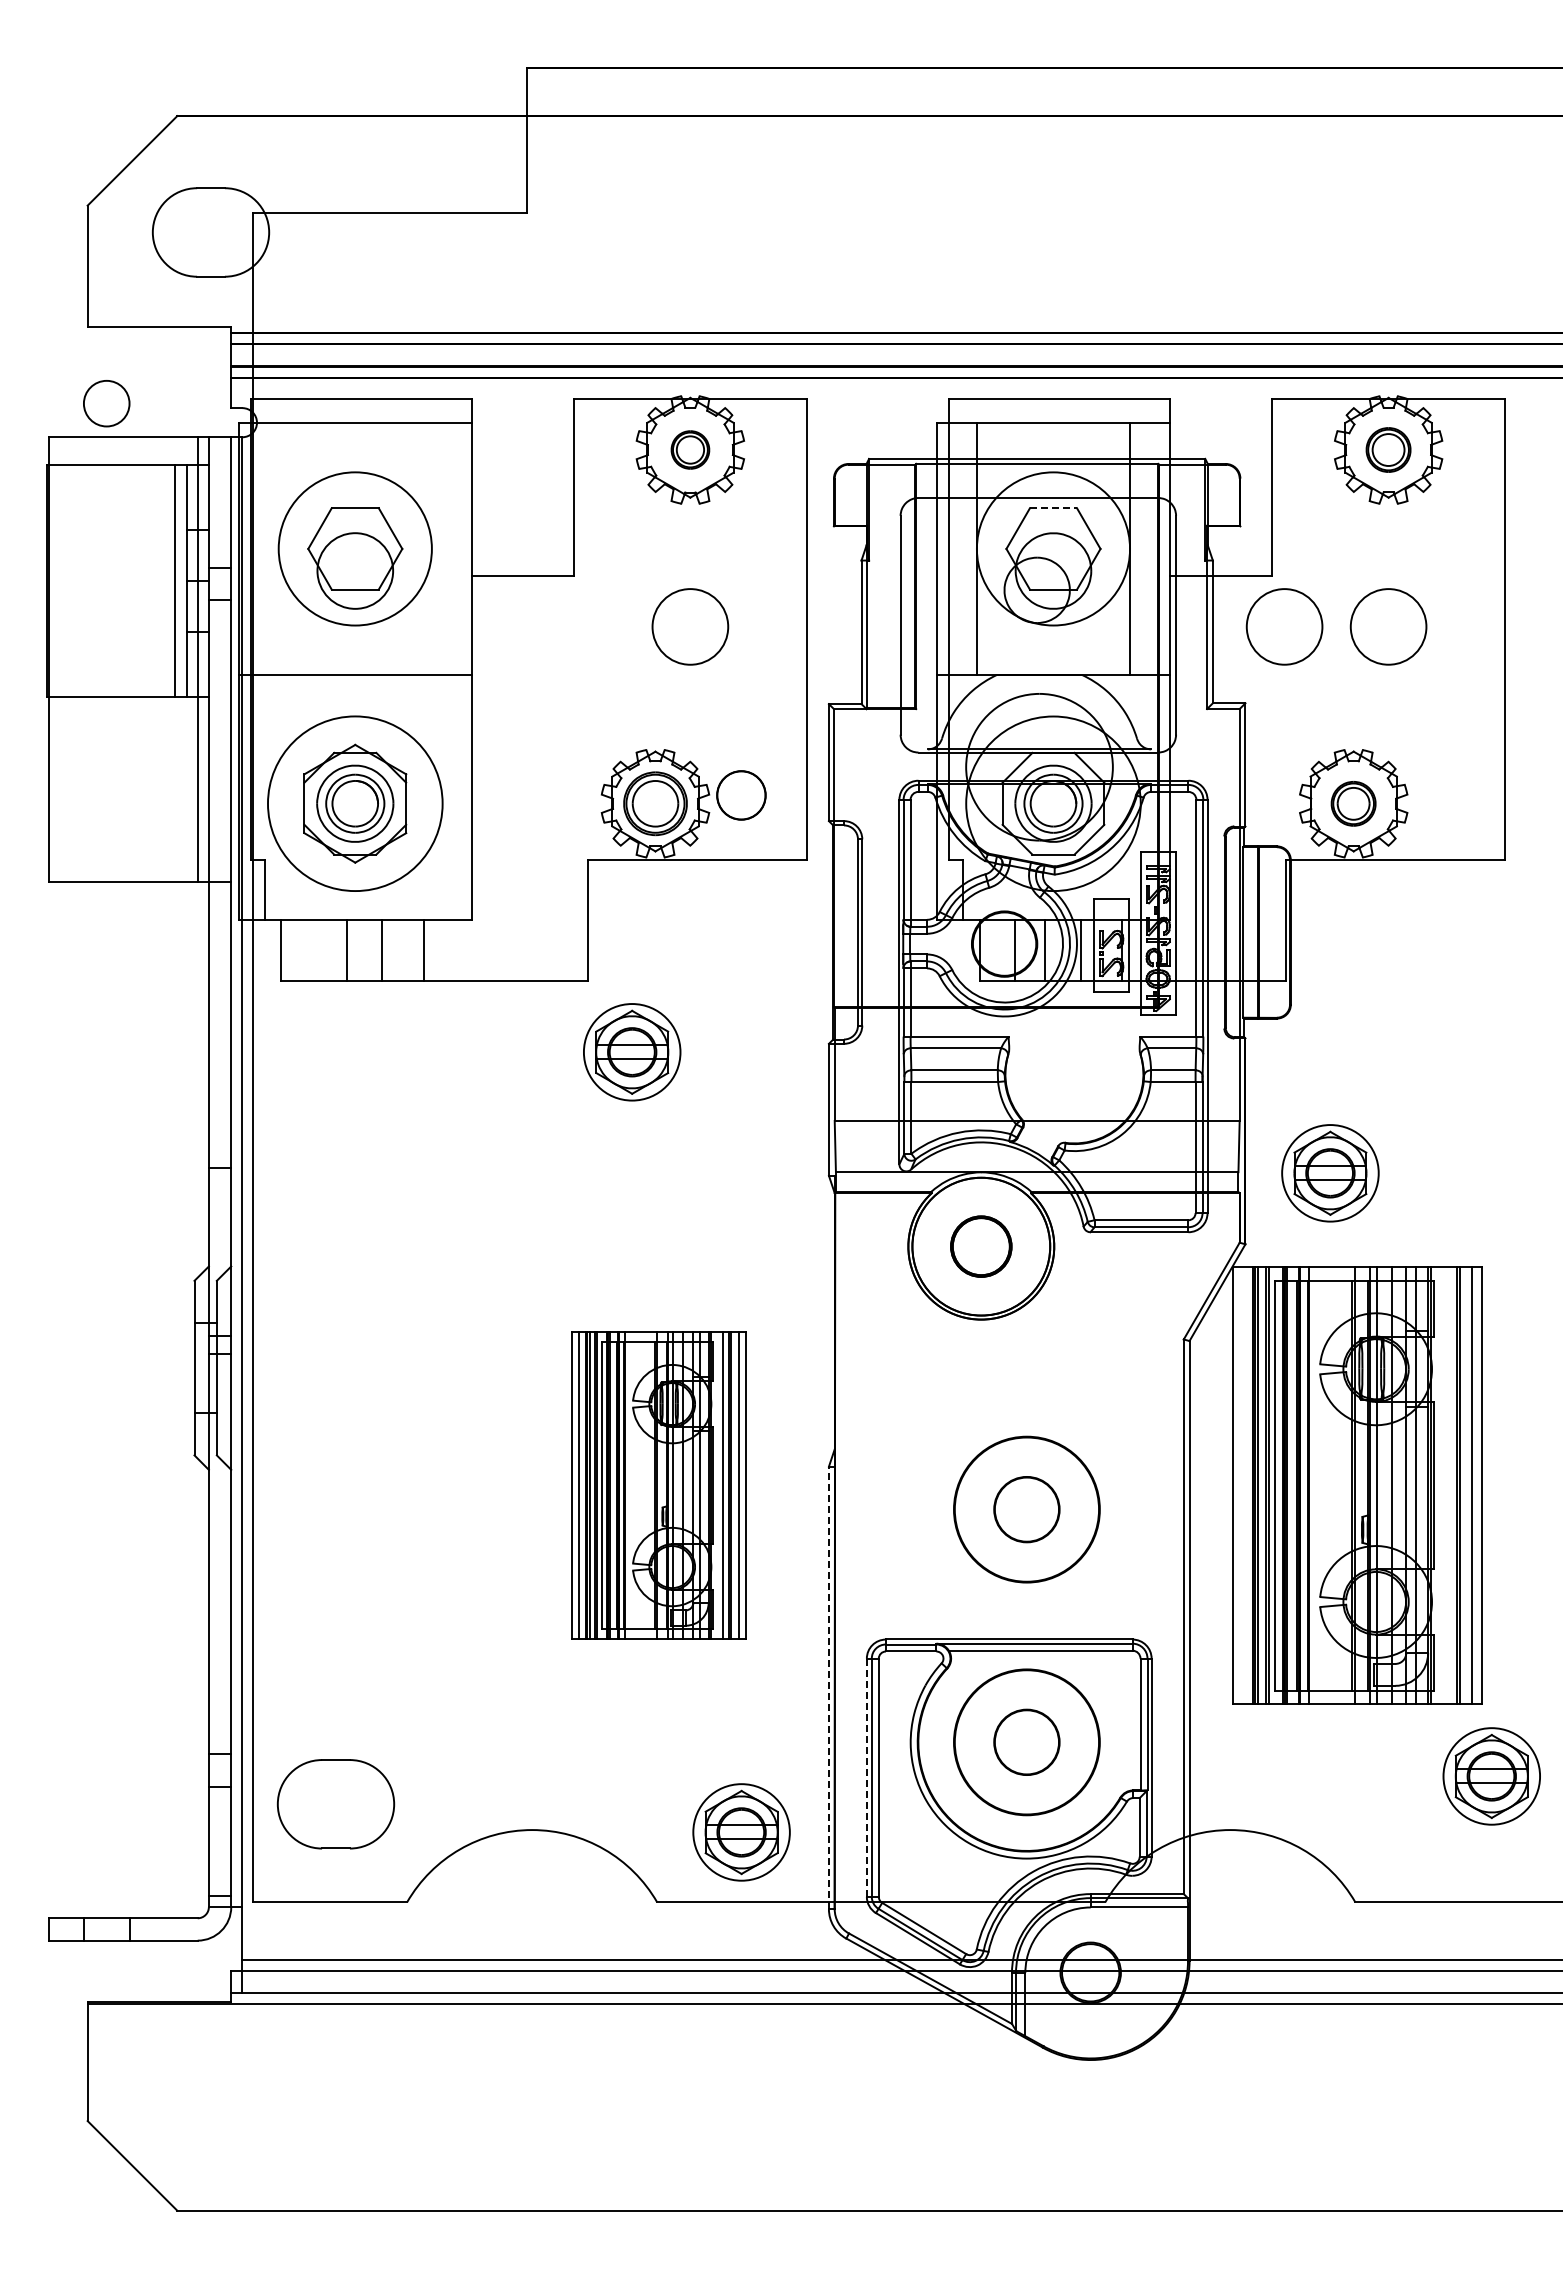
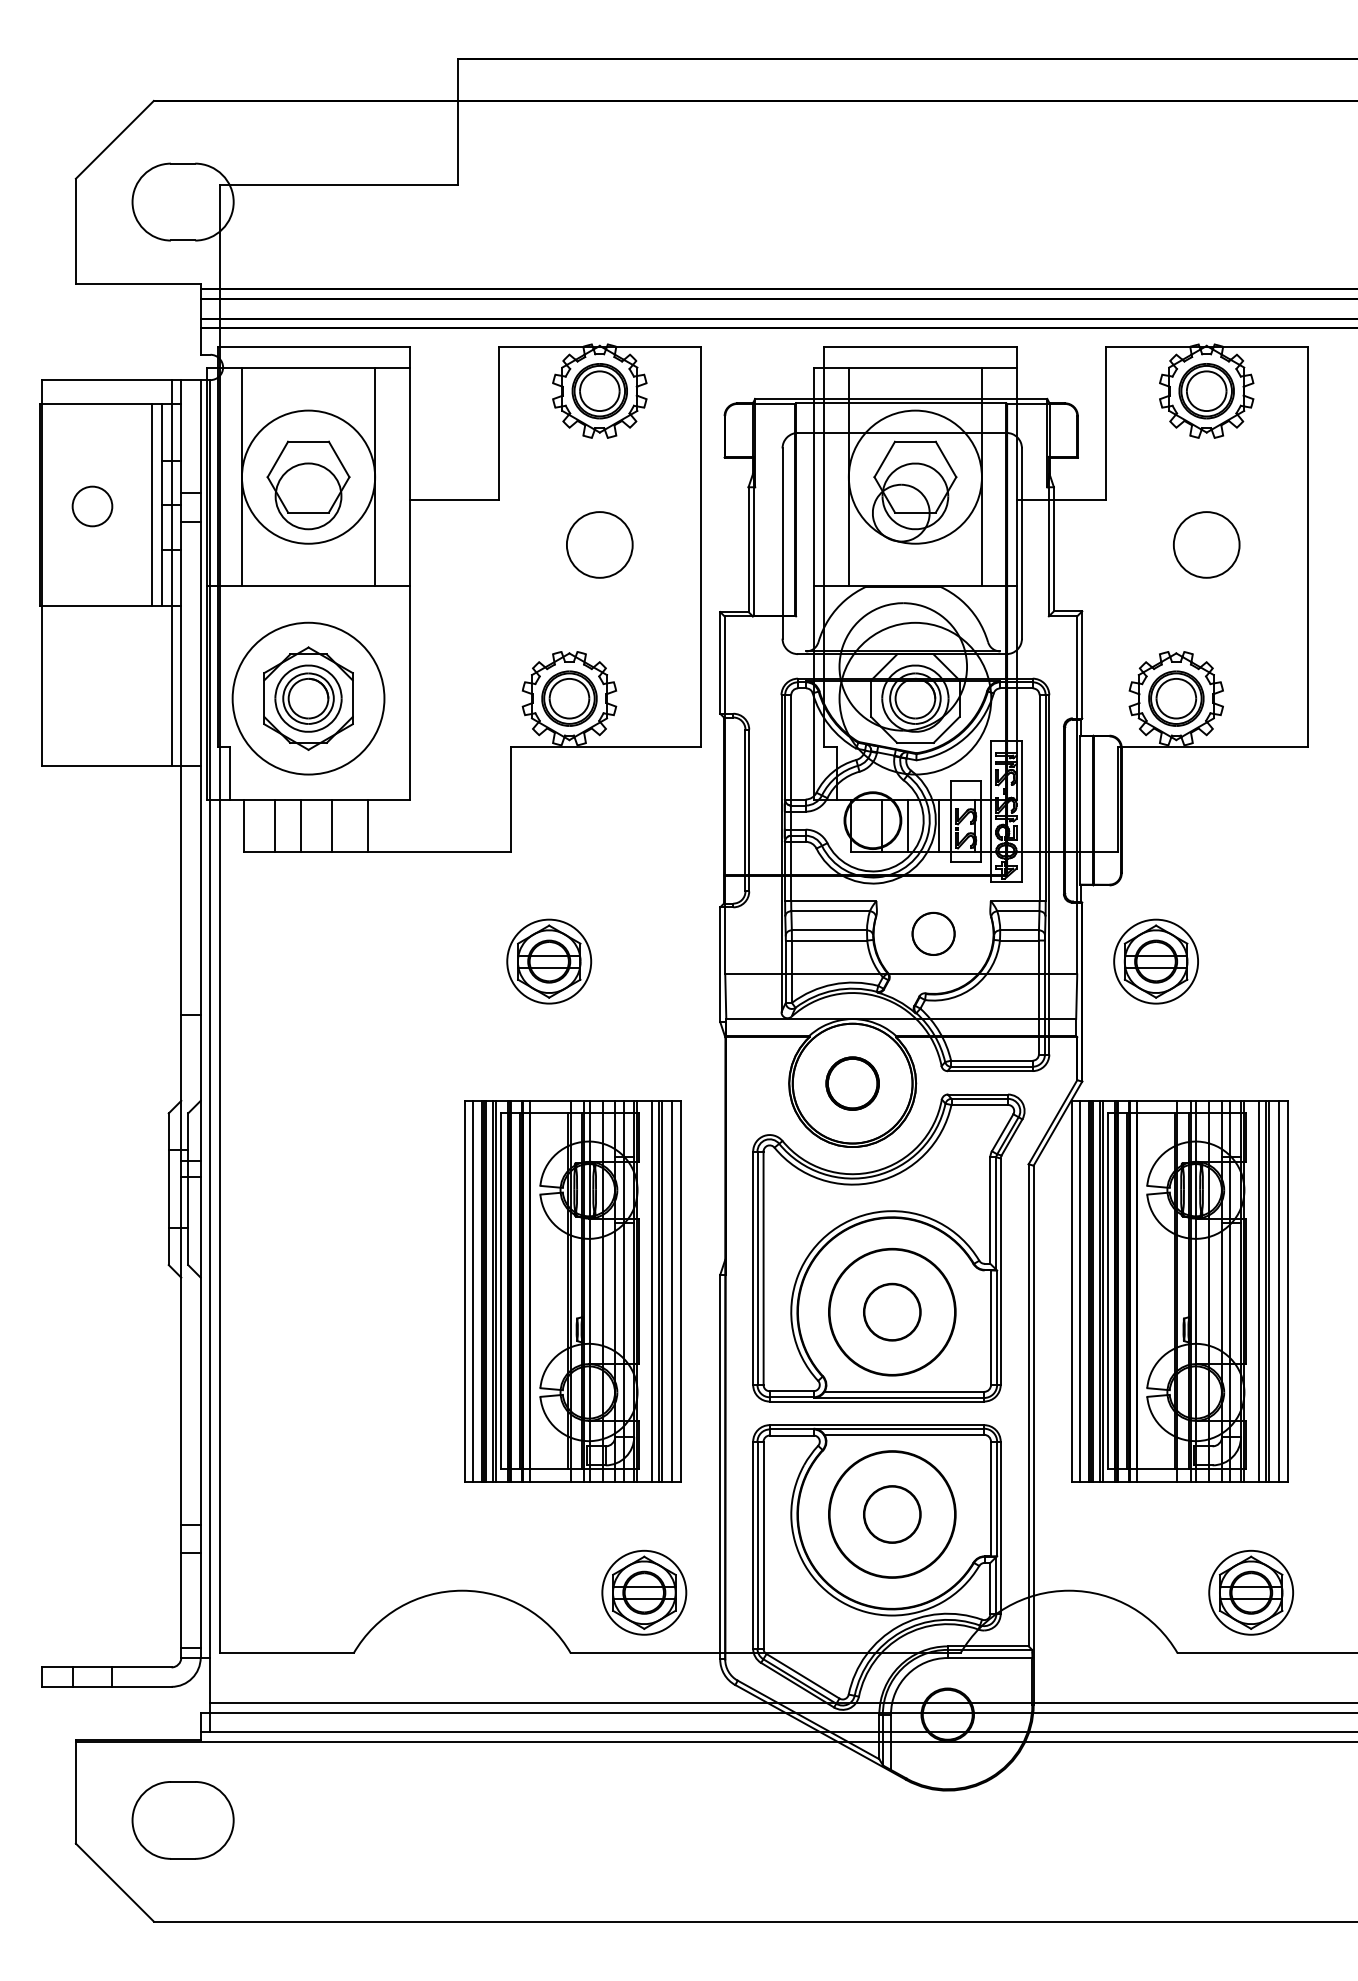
circle: (106, 403) -> (92, 506), moved
part: (690, 449) -> (599, 390), size x1.67
part: (1388, 449) -> (1206, 390), size x1.43
line: (1053, 508) -> (915, 442), dashed -> solid
line: (278, 548) -> (241, 476), added
line: (431, 548) -> (374, 476), added
circle: (1284, 626) -> (1116, 544), removed
circle: (741, 795) -> (933, 934), moved
part: (1353, 803) -> (1176, 698), size x1.43
line: (317, 950) -> (275, 826), added
part: (632, 1052) -> (549, 961), moved
part: (1330, 1173) -> (1156, 961), moved
part: (1022, 1435) -> (888, 1247), added
part: (658, 1485) -> (572, 1291), size x1.43
line: (1242, 1485) -> (1079, 1291), added
line: (1448, 1485) -> (1258, 1291), added
line: (828, 1687) -> (719, 1466), dashed -> solid
part: (1491, 1776) -> (1250, 1592), moved
line: (866, 1778) -> (752, 1545), dashed -> solid
part: (335, 1804) -> (182, 1820), moved

